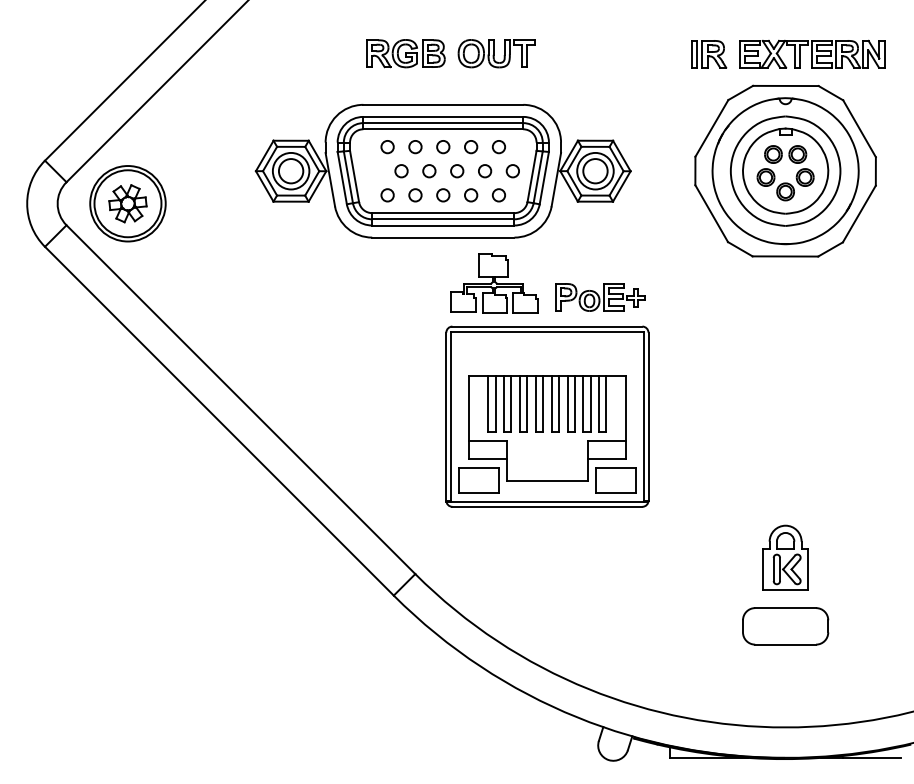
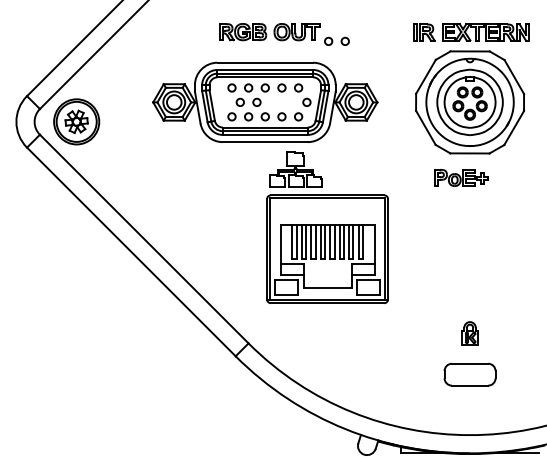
part: (470, 169) -> (336, 40), moved
part: (600, 296) -> (461, 177), moved
part: (784, 557) -> (469, 333), size x0.6

